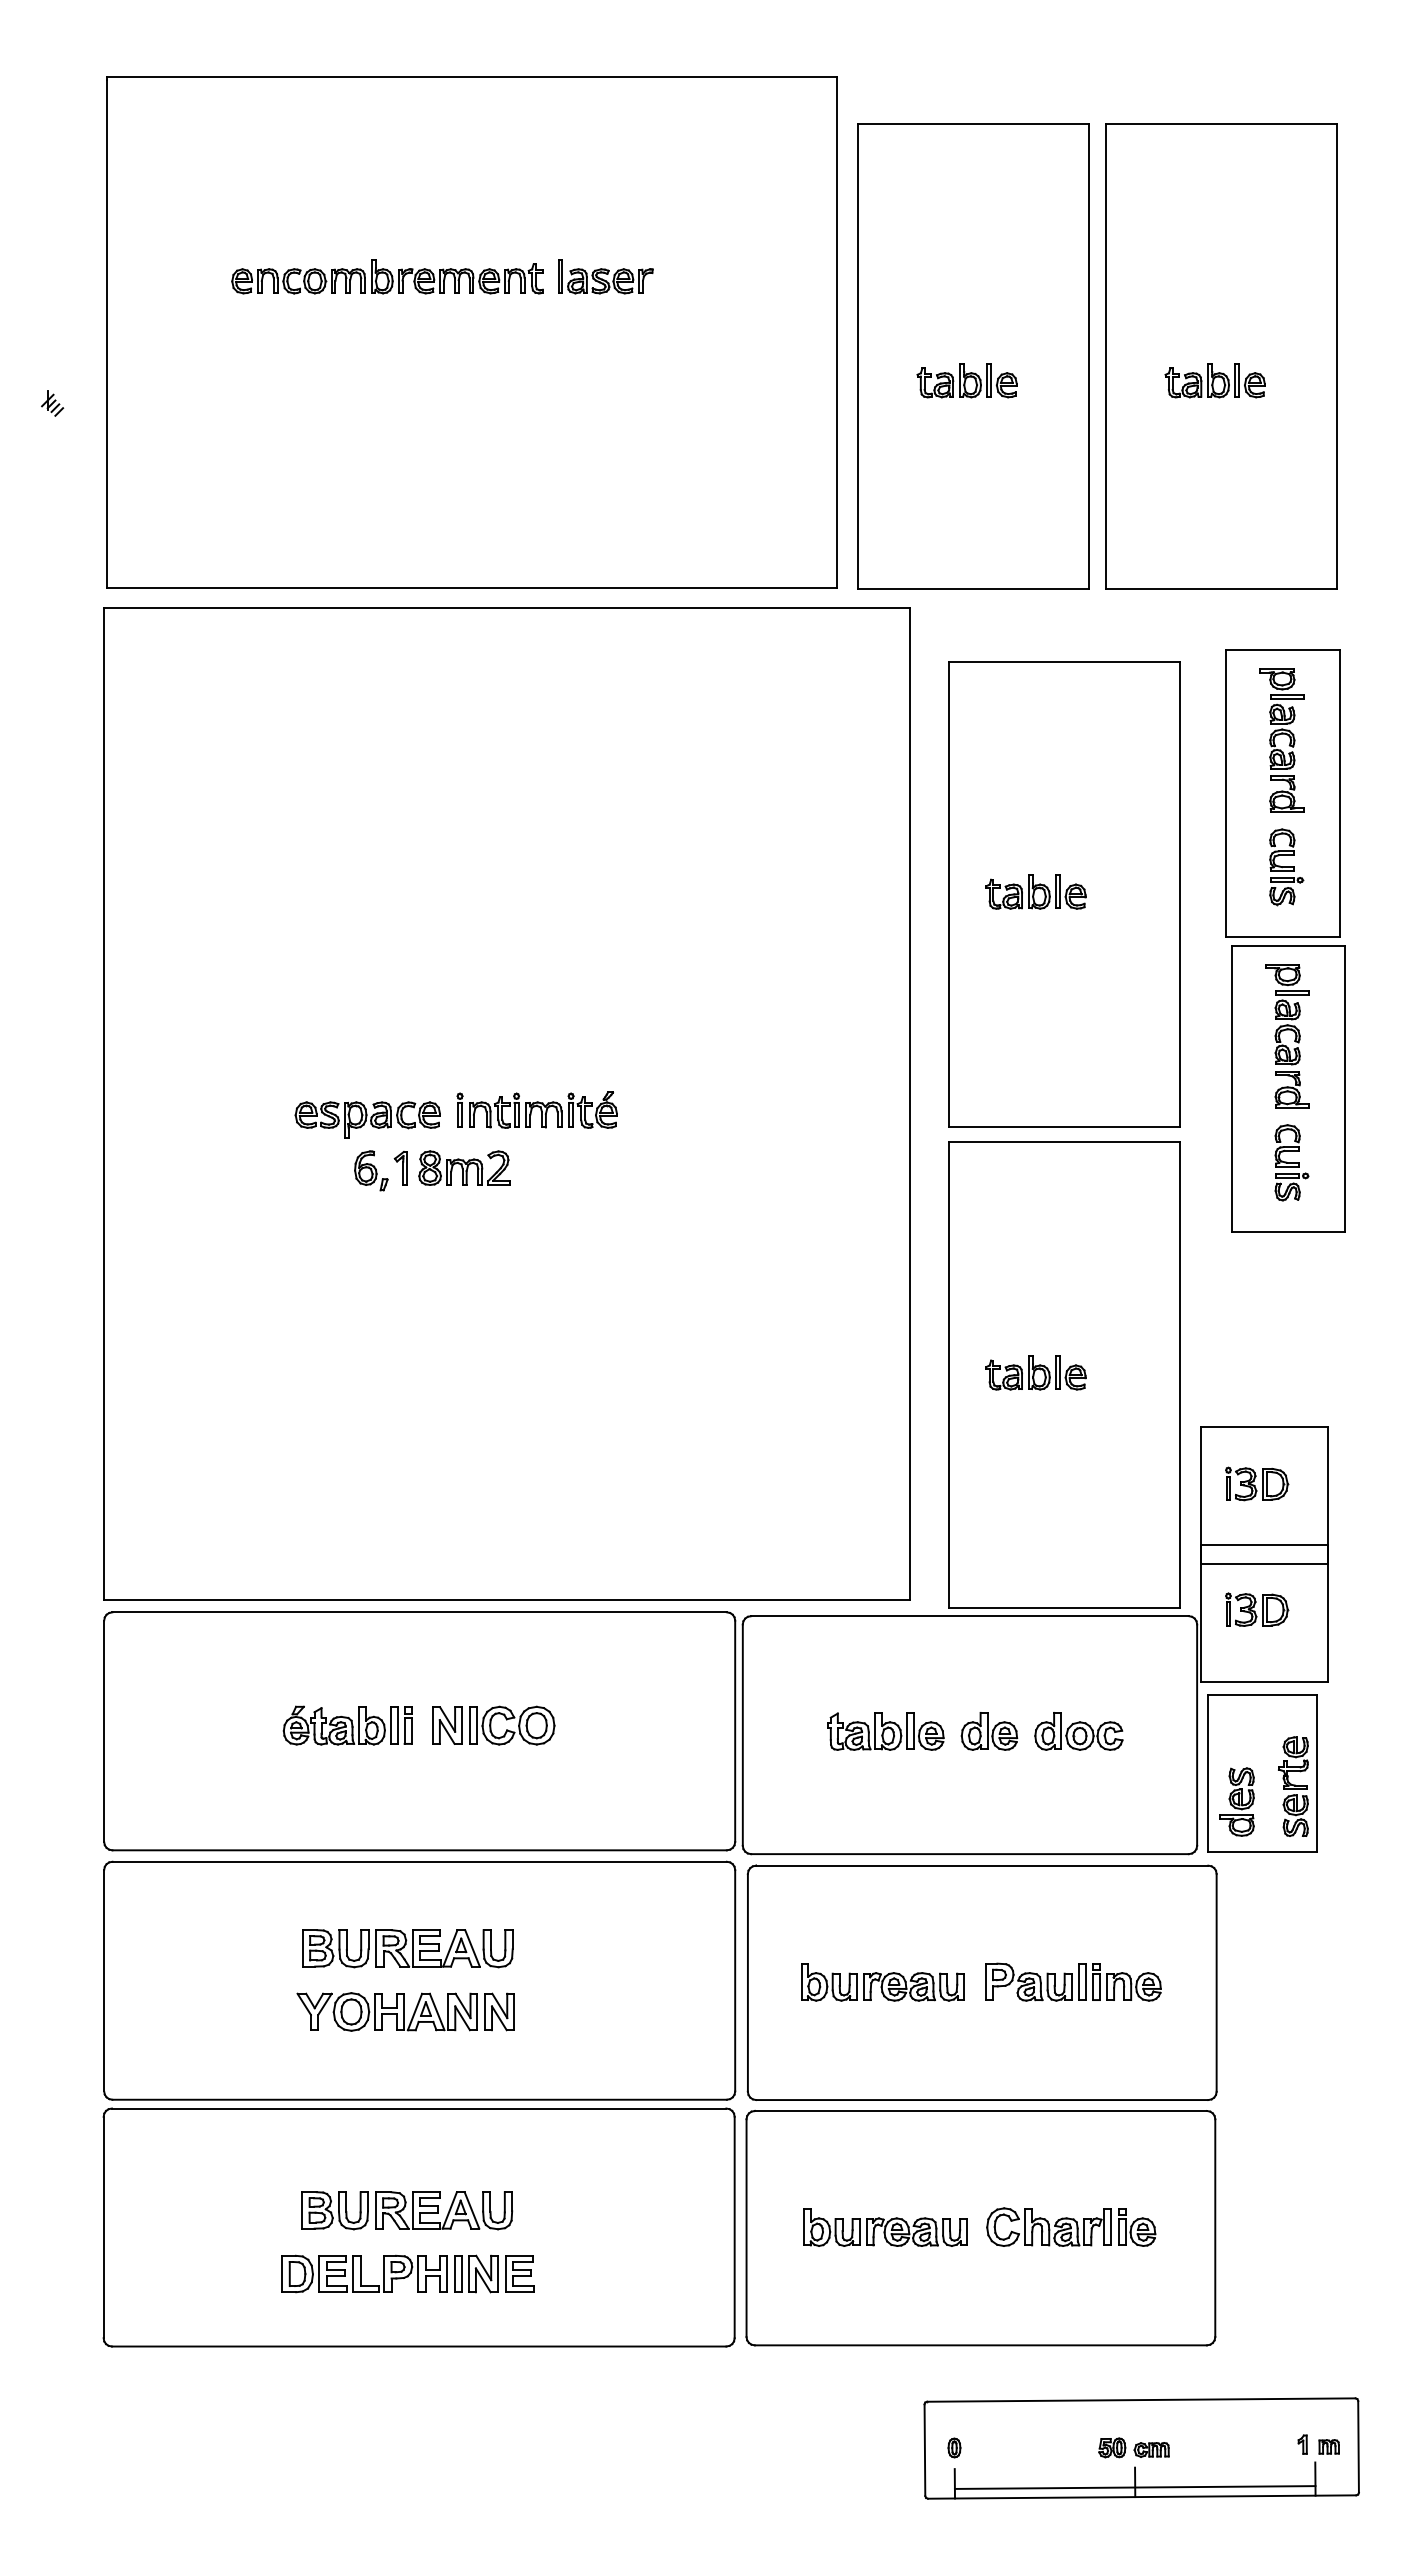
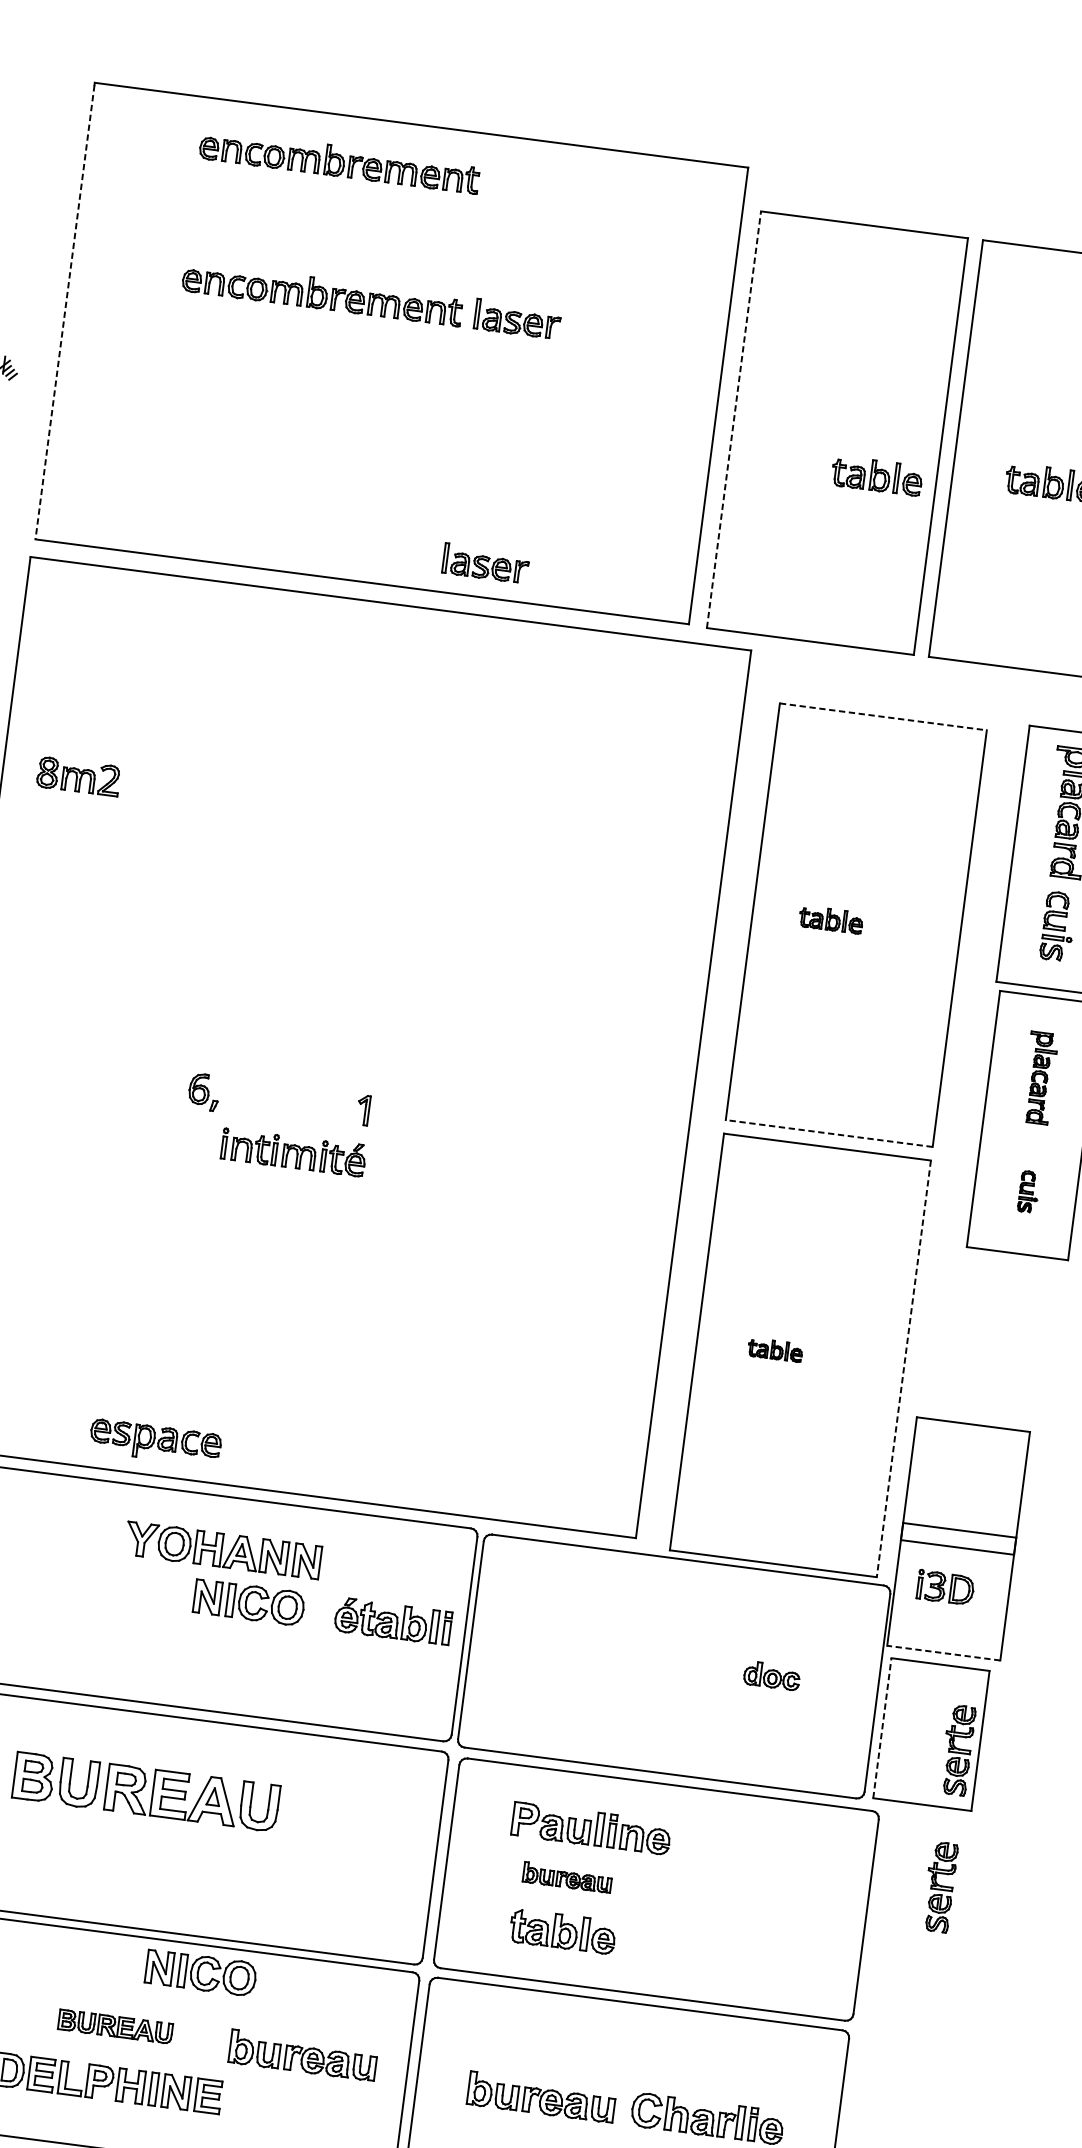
part: (387, 128) -> (339, 161), added
line: (107, 333) -> (65, 312), solid -> dashed
line: (857, 356) -> (733, 419), solid -> dashed
part: (966, 380) -> (876, 475), moved
part: (605, 549) -> (485, 563), added
line: (1064, 661) -> (883, 716), solid -> dashed
part: (1035, 891) -> (830, 919), size x0.7
part: (1287, 1036) -> (1039, 1078), size x0.7
part: (536, 1109) -> (293, 1151), moved
part: (367, 1119) -> (155, 1442), moved
line: (1064, 1127) -> (829, 1133), solid -> dashed
part: (1291, 1162) -> (1028, 1191), size x0.6
part: (464, 1167) -> (78, 776), moved
part: (400, 1168) -> (362, 1110), moved
part: (1035, 1372) -> (774, 1349), size x0.6
line: (1179, 1375) -> (903, 1369), solid -> dashed
part: (1257, 1483) -> (960, 1474), removed
line: (1263, 1681) -> (943, 1652), solid -> dashed
part: (347, 1725) -> (393, 1621), moved
part: (885, 1731) -> (562, 1931), moved
part: (989, 1731) -> (692, 1665), removed
part: (1078, 1731) -> (771, 1675), size x0.7
line: (1207, 1772) -> (882, 1727), solid -> dashed
part: (1236, 1801) -> (904, 1756), removed
part: (1293, 1939) -> (939, 1886), added
part: (407, 1948) -> (146, 1792), size x1.4
part: (1073, 1981) -> (591, 1828), moved
part: (882, 1982) -> (567, 1877), size x0.6
part: (405, 2011) -> (223, 1550), moved
part: (493, 2139) -> (200, 1972), added
part: (407, 2210) -> (115, 2026), size x0.6
part: (617, 2215) -> (302, 2055), added

